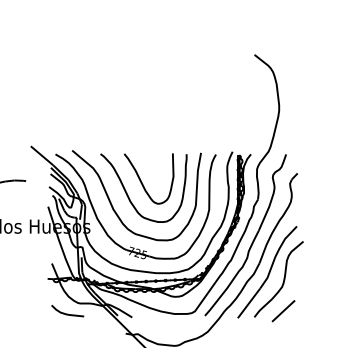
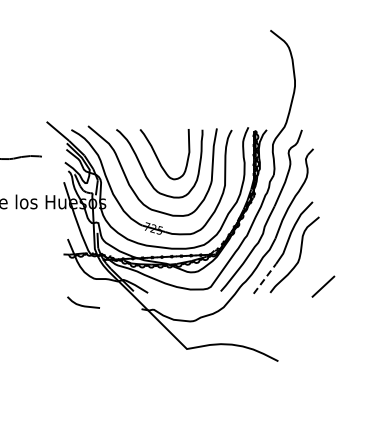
line: (248, 302) -> (264, 278), solid -> dashed
line: (283, 310) -> (323, 286), moved
curve: (65, 312) -> (81, 304), moved

